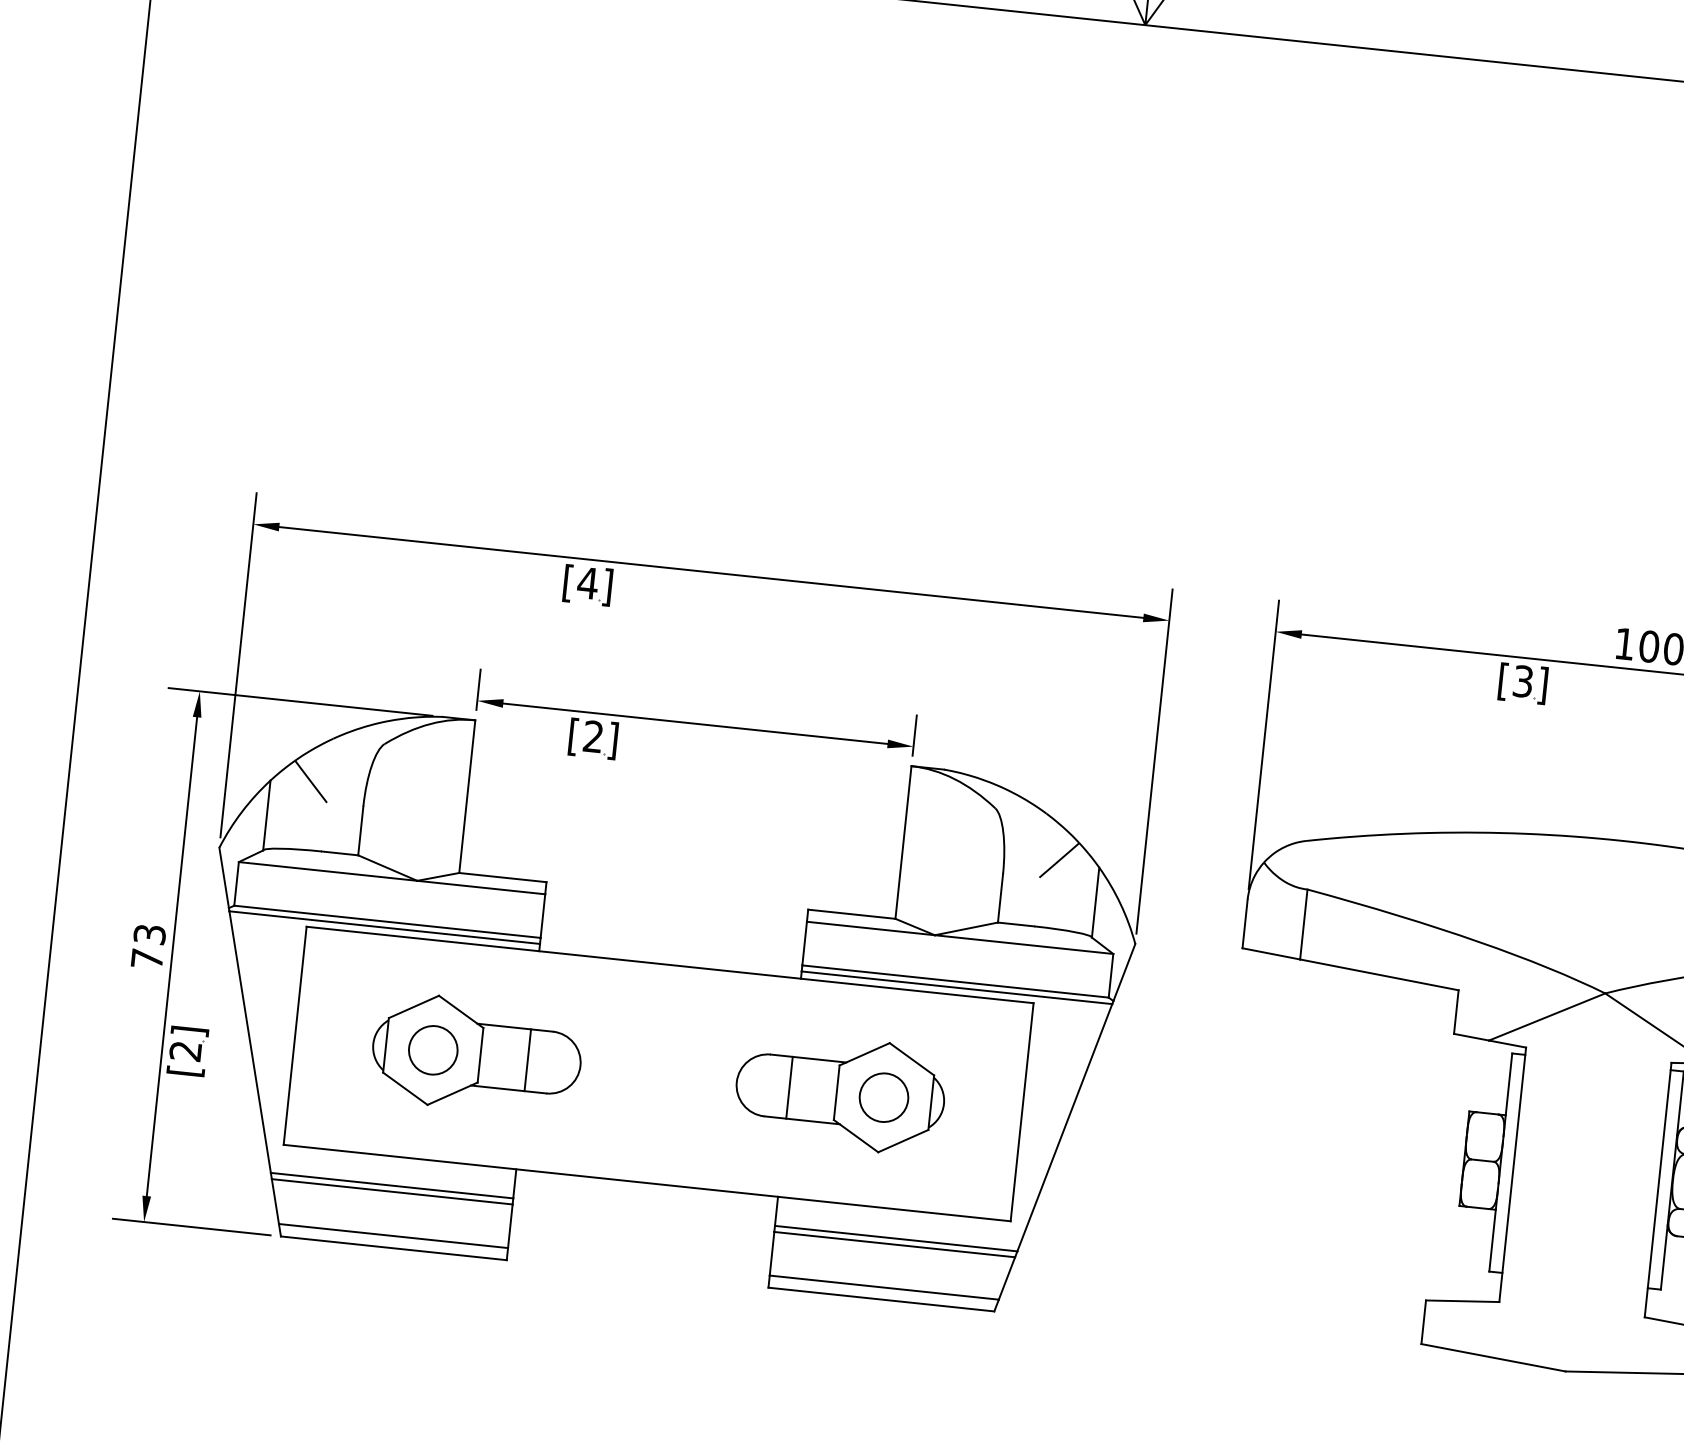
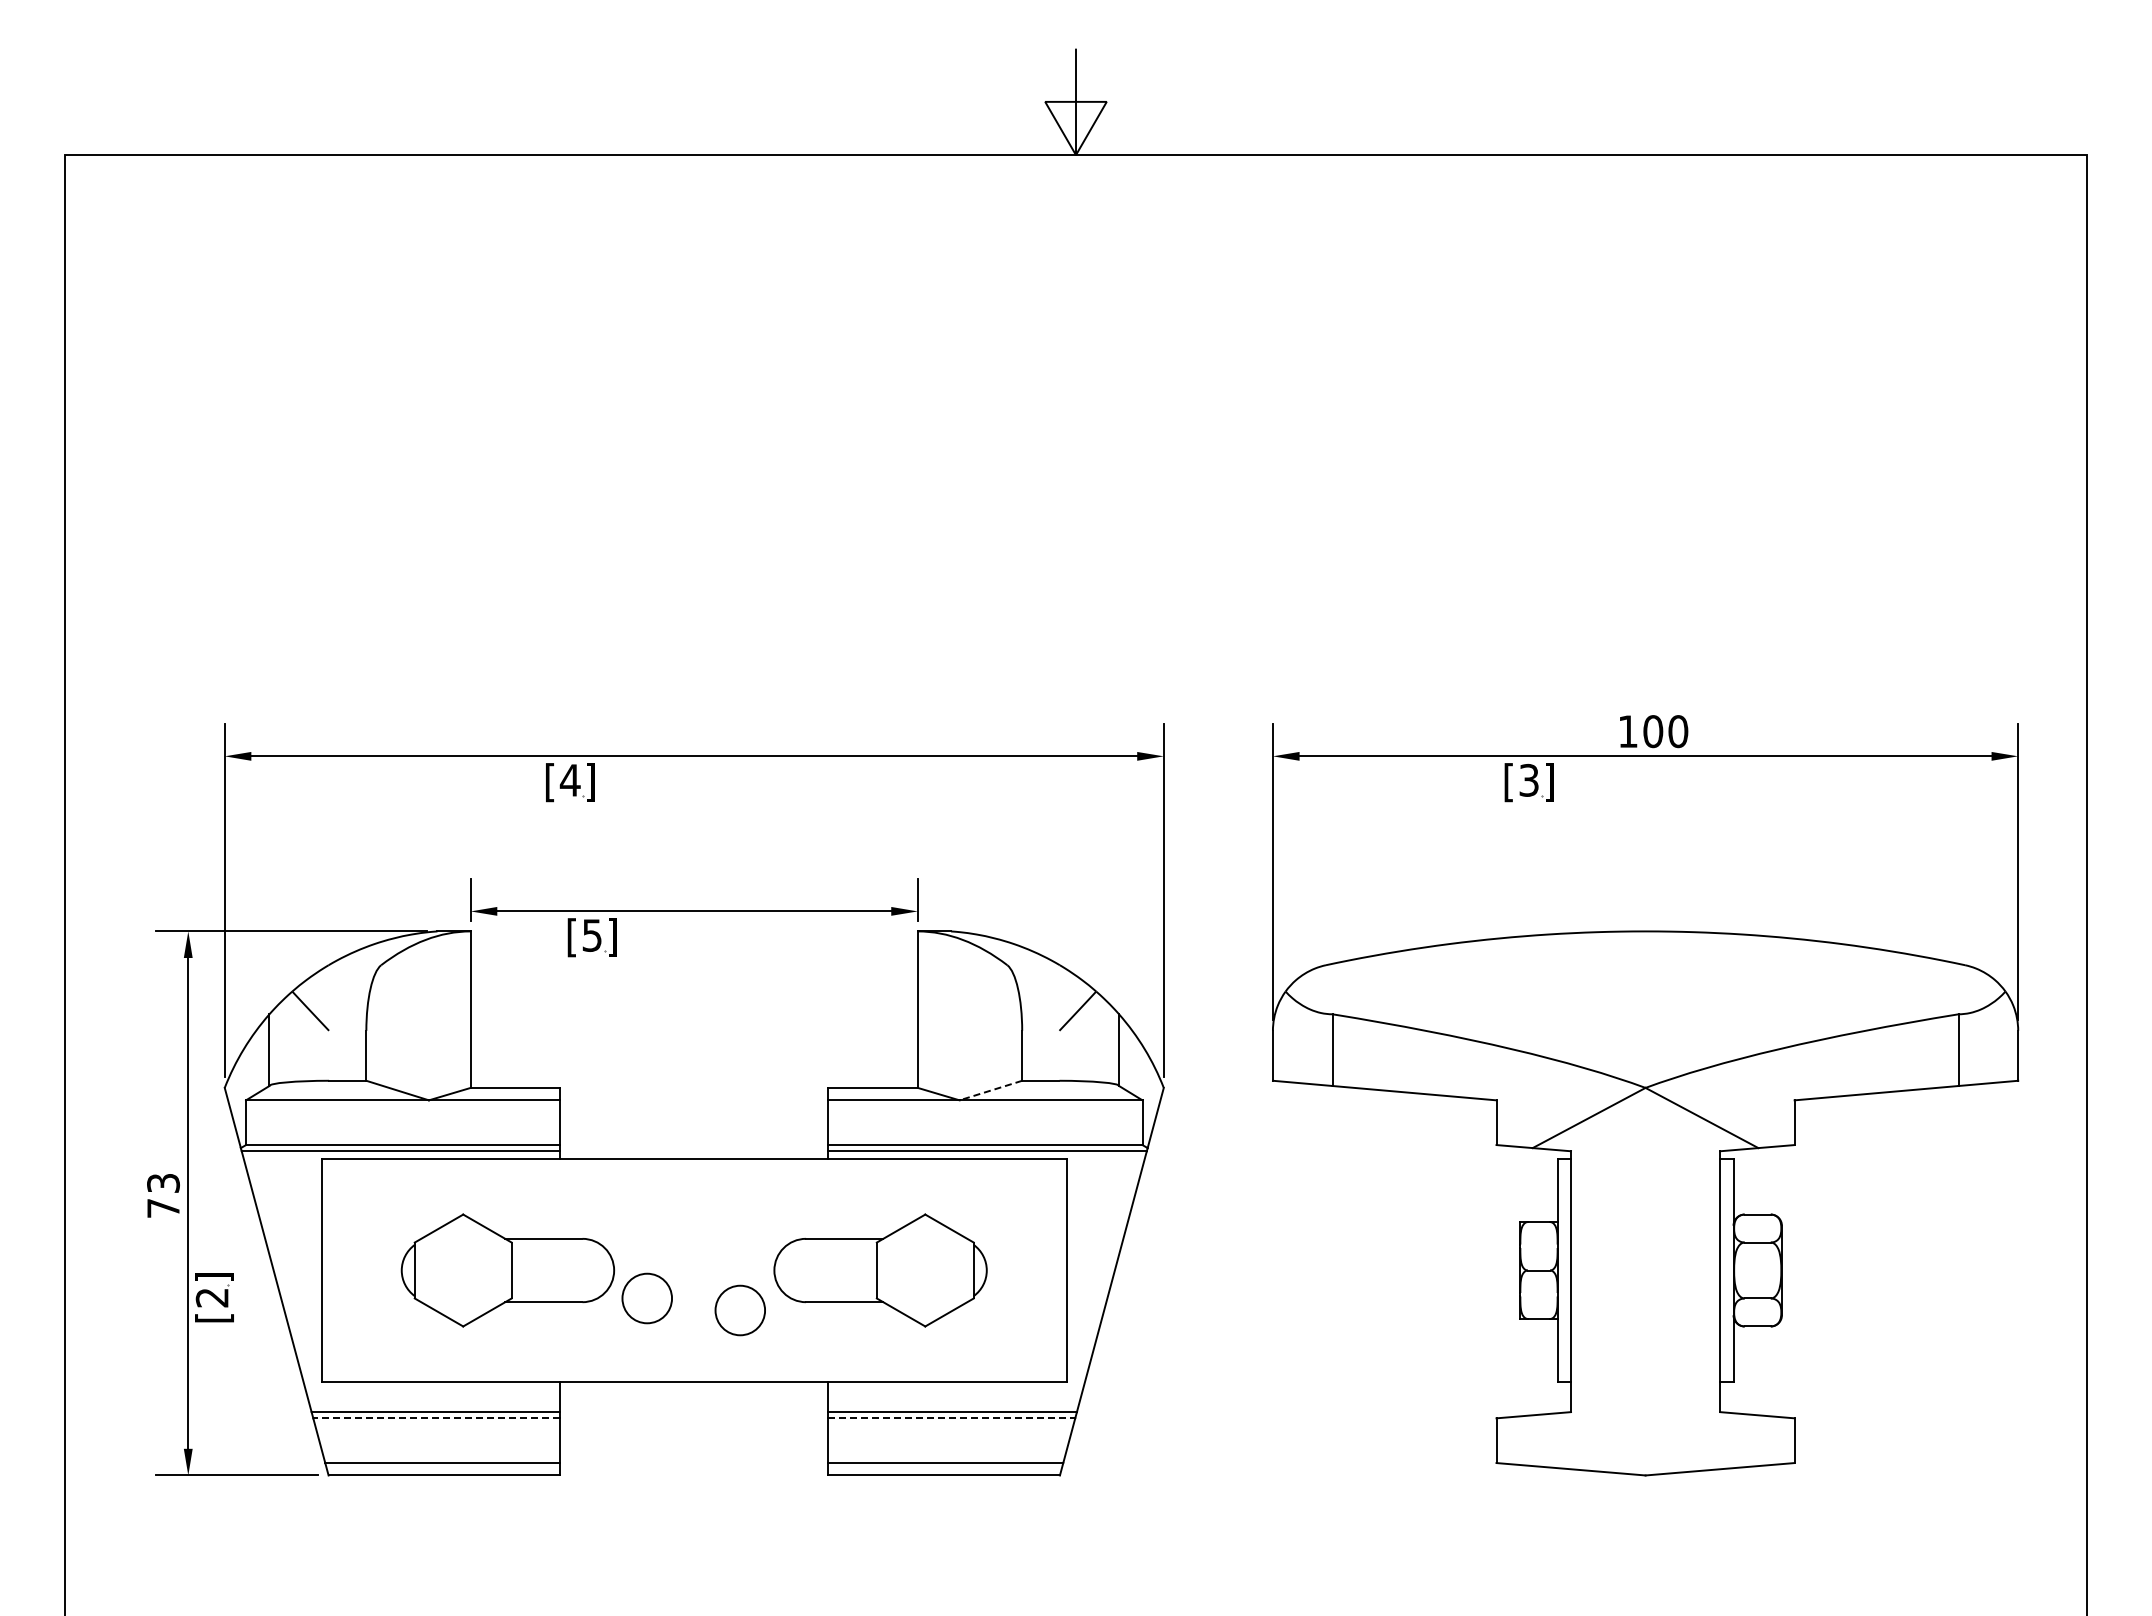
text: (592, 736) -> (591, 935), [2 -> [5
line: (966, 928) -> (990, 1090), solid -> dashed
circle: (432, 1050) -> (646, 1298), moved
line: (528, 1060) -> (560, 1270), removed
line: (789, 1087) -> (828, 1270), removed
circle: (883, 1097) -> (739, 1310), moved
line: (392, 1191) -> (436, 1418), solid -> dashed
line: (895, 1244) -> (952, 1418), solid -> dashed

